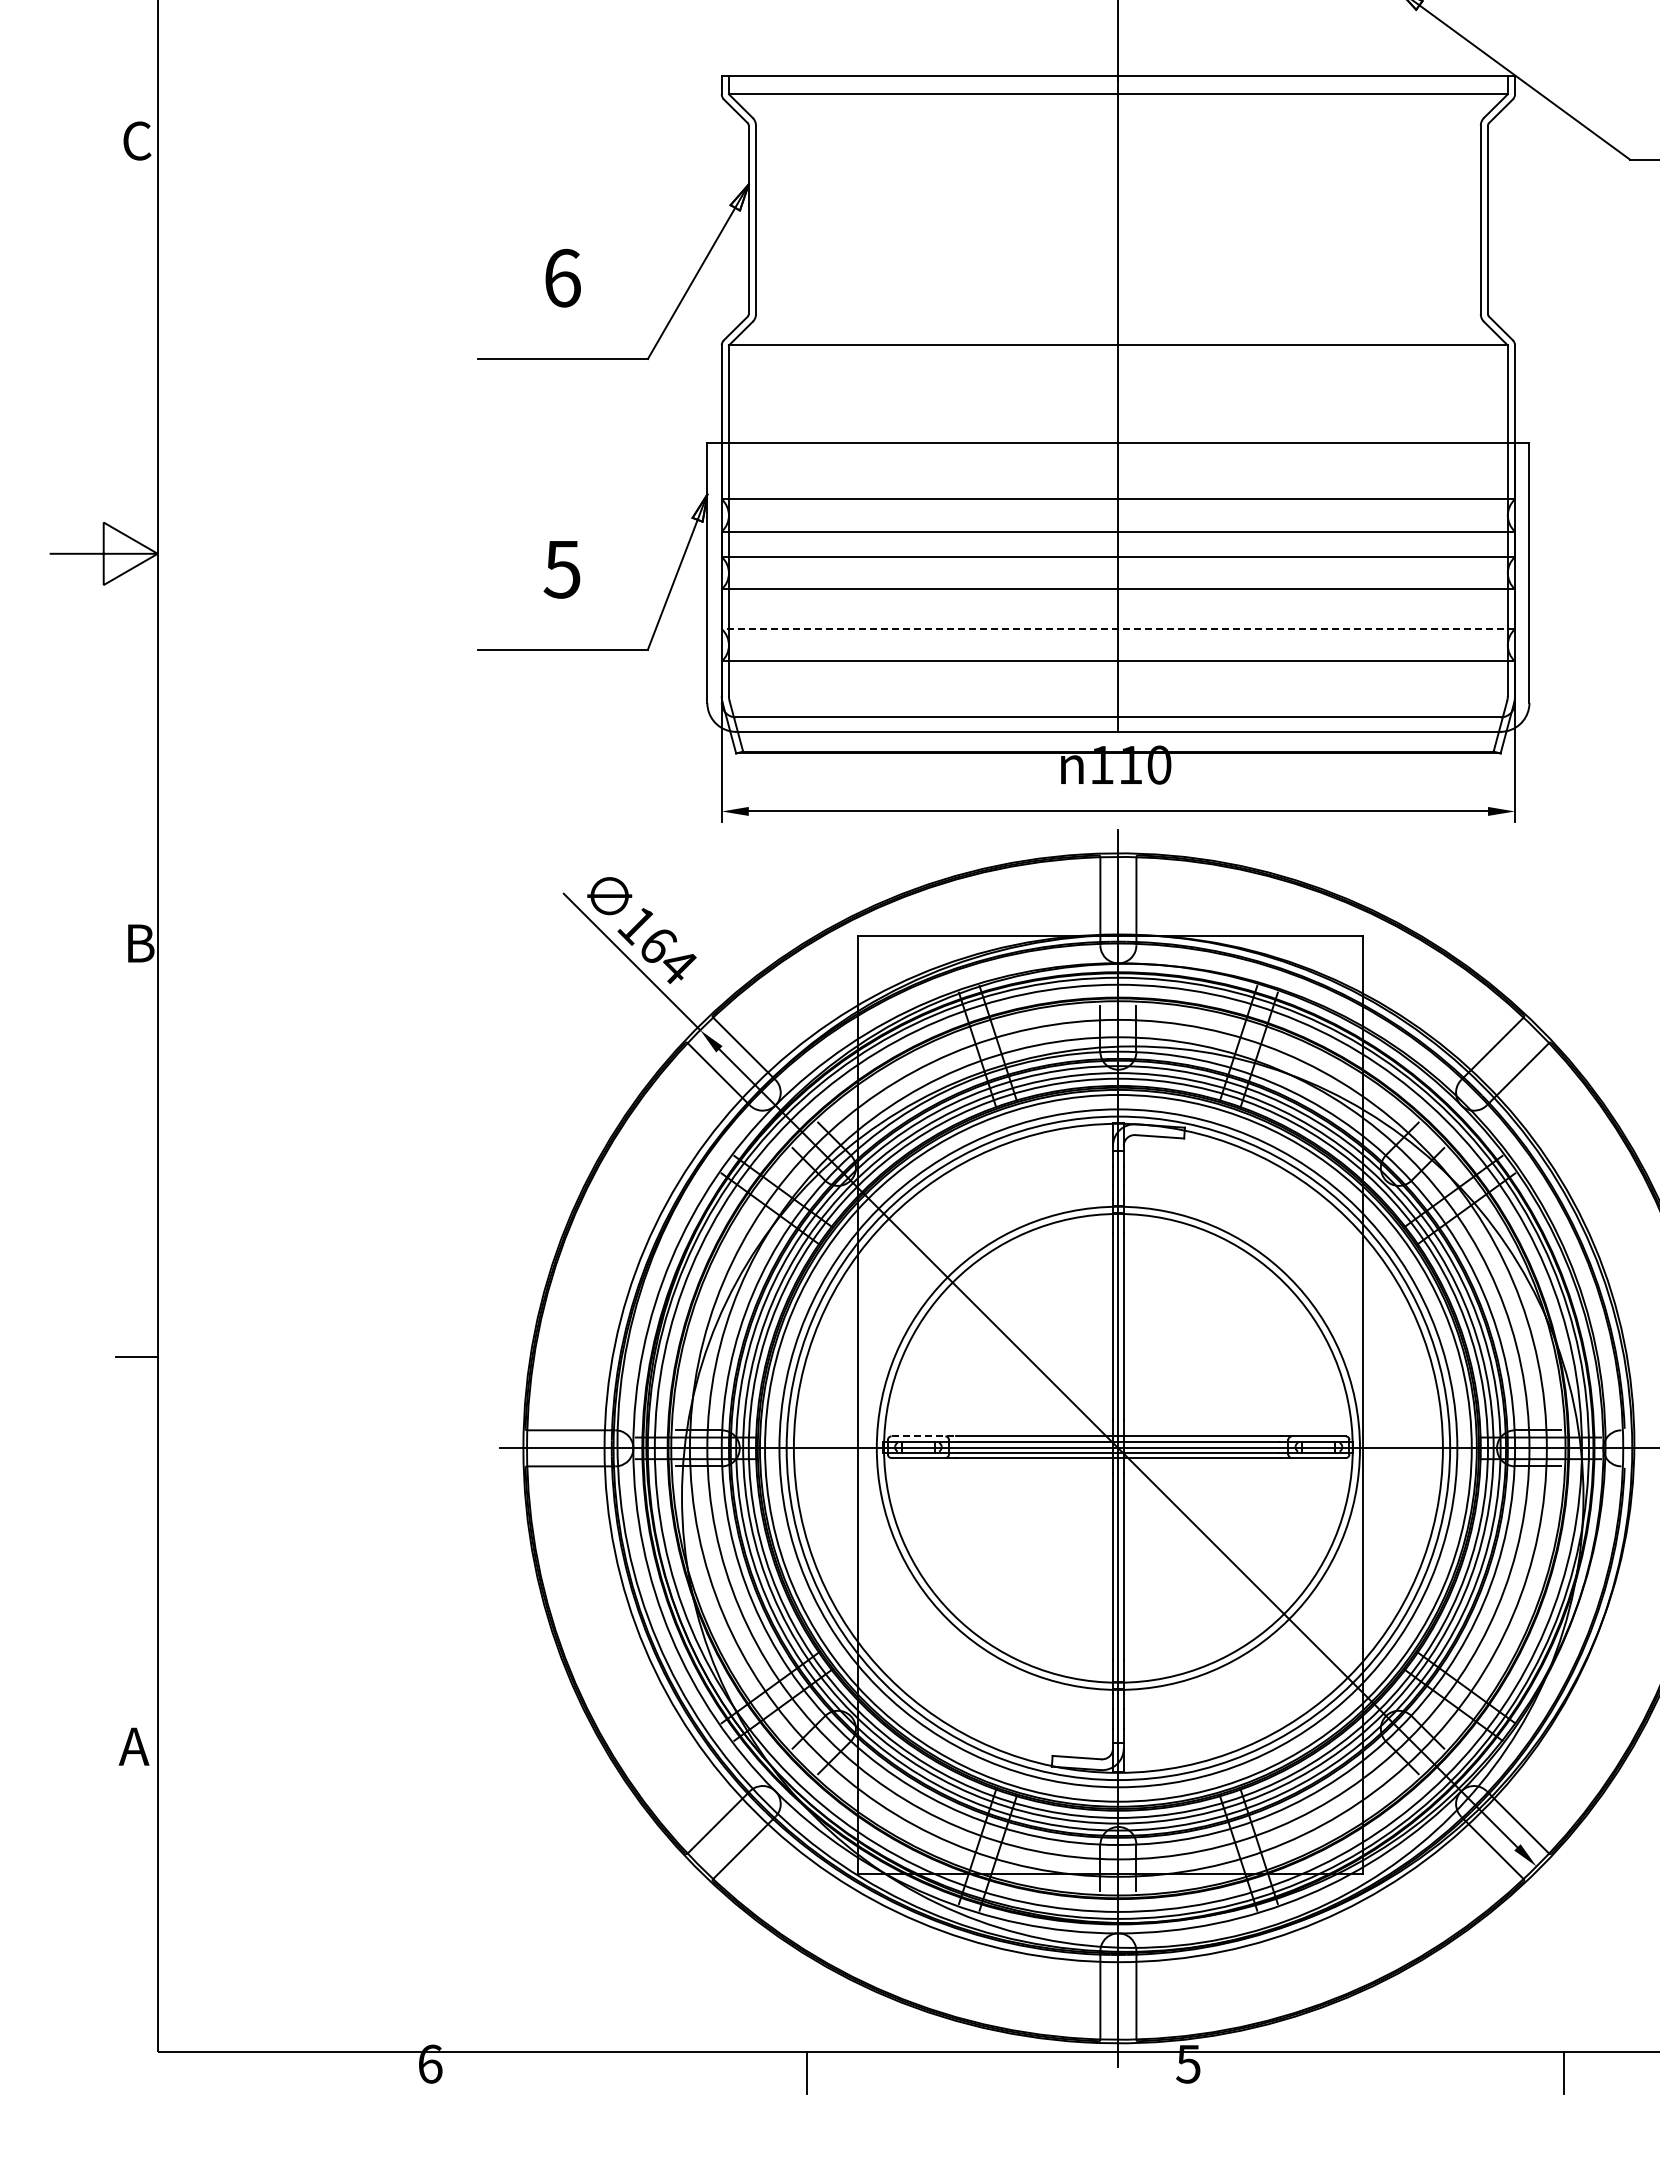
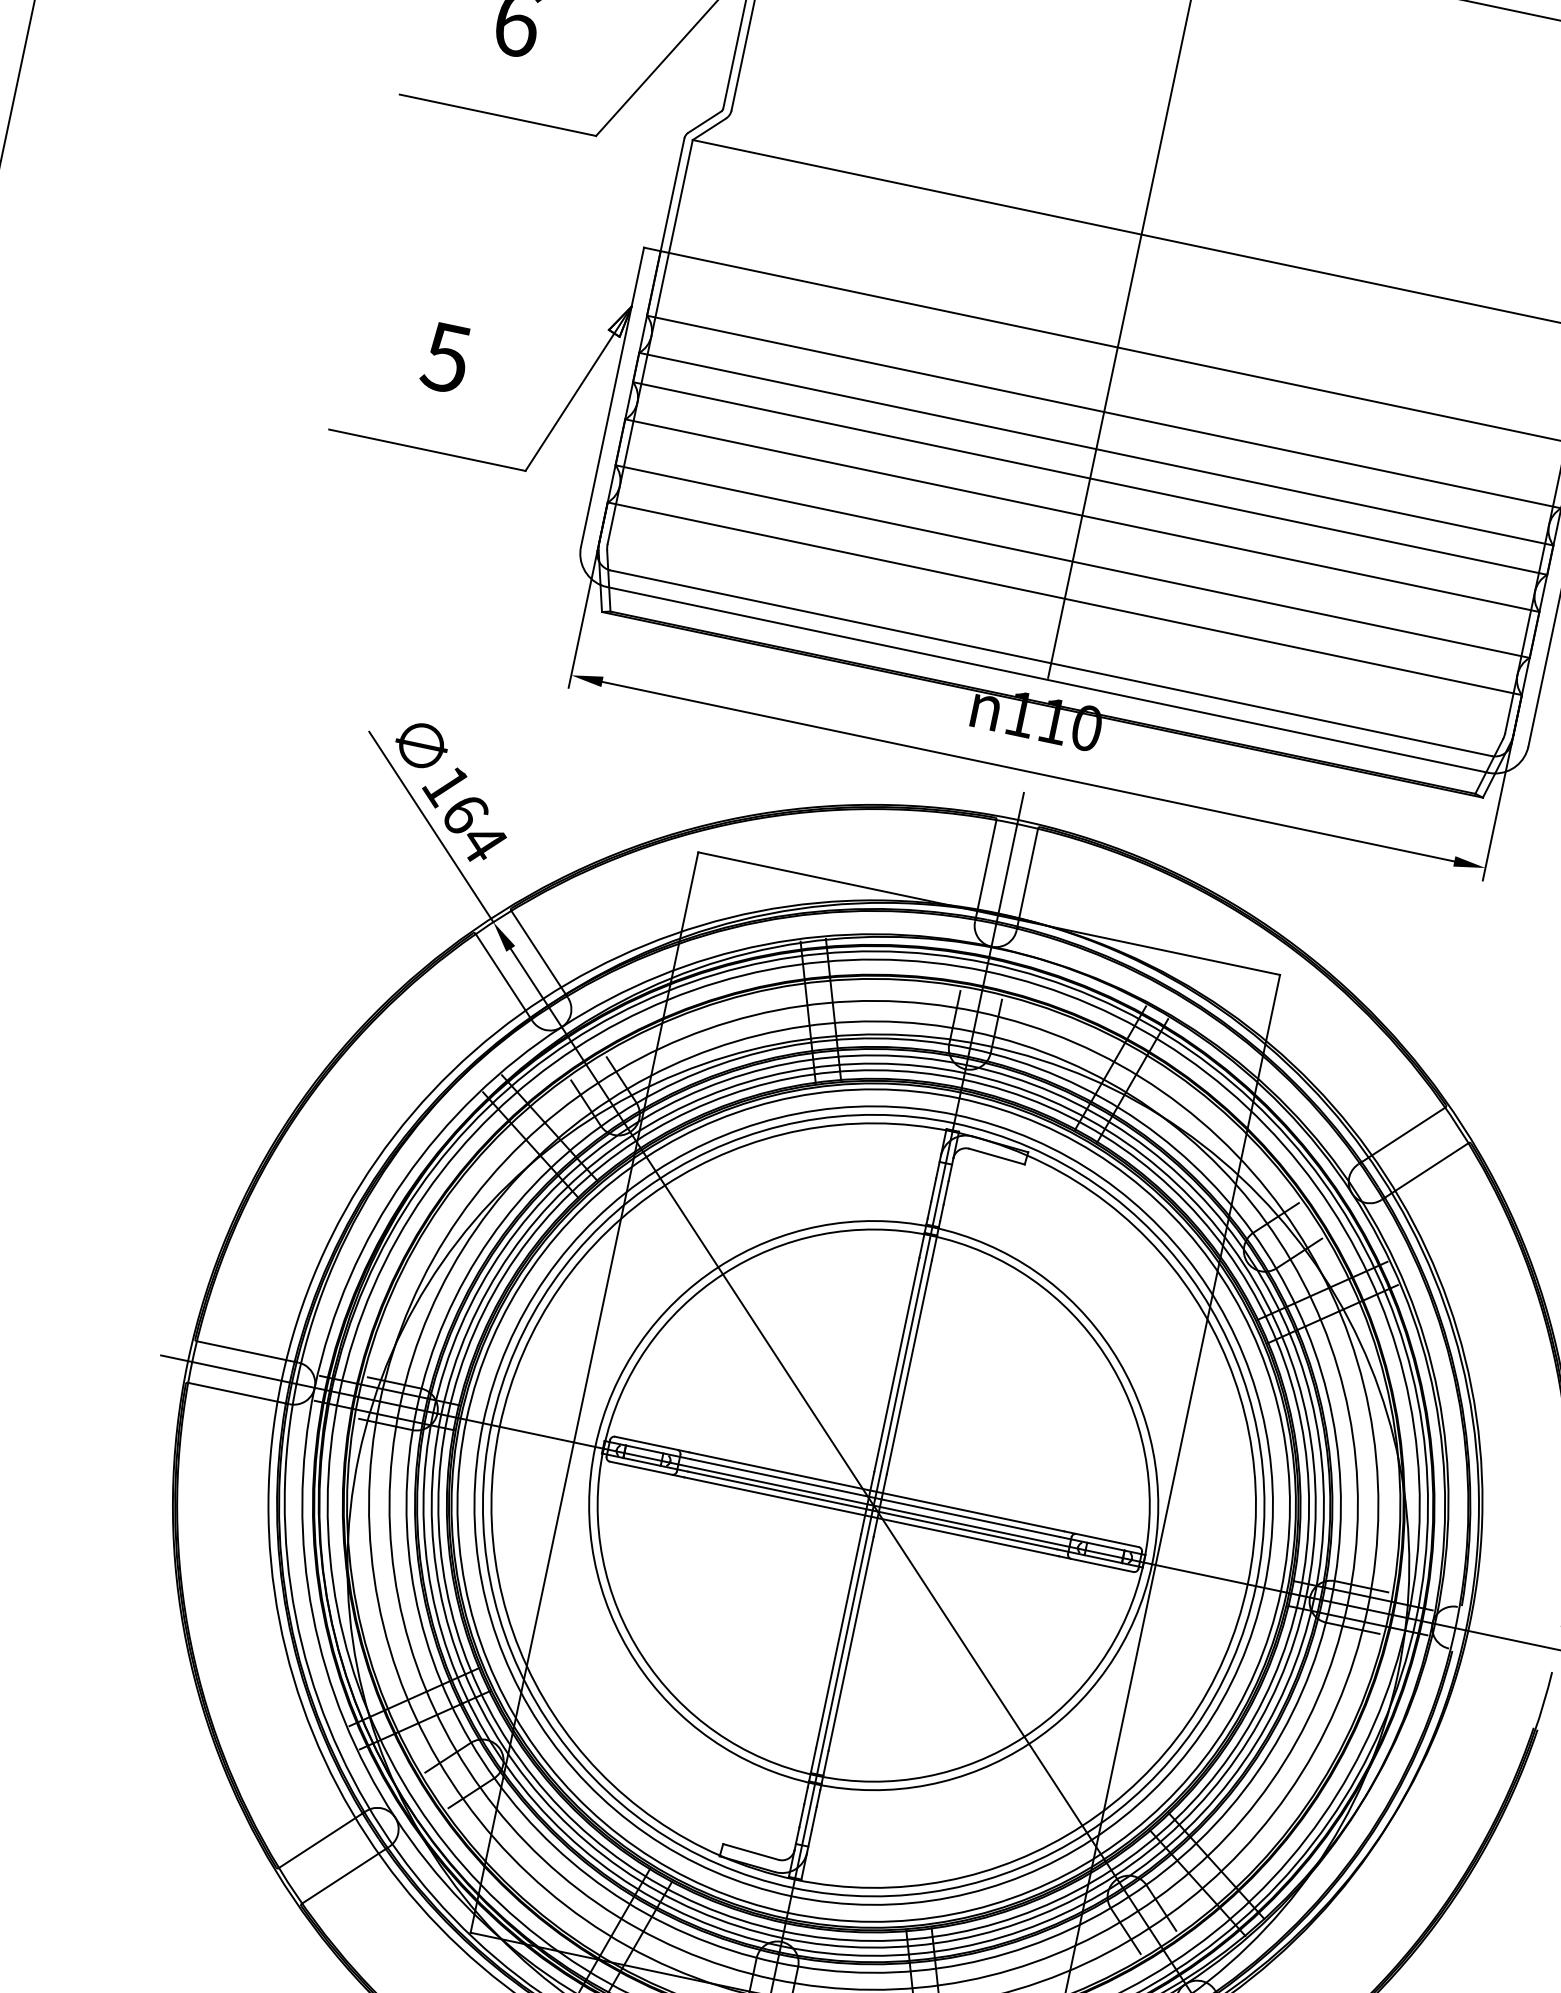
line: (1118, 629) -> (1072, 561), dashed -> solid
line: (924, 1436) -> (653, 1444), dashed -> solid

